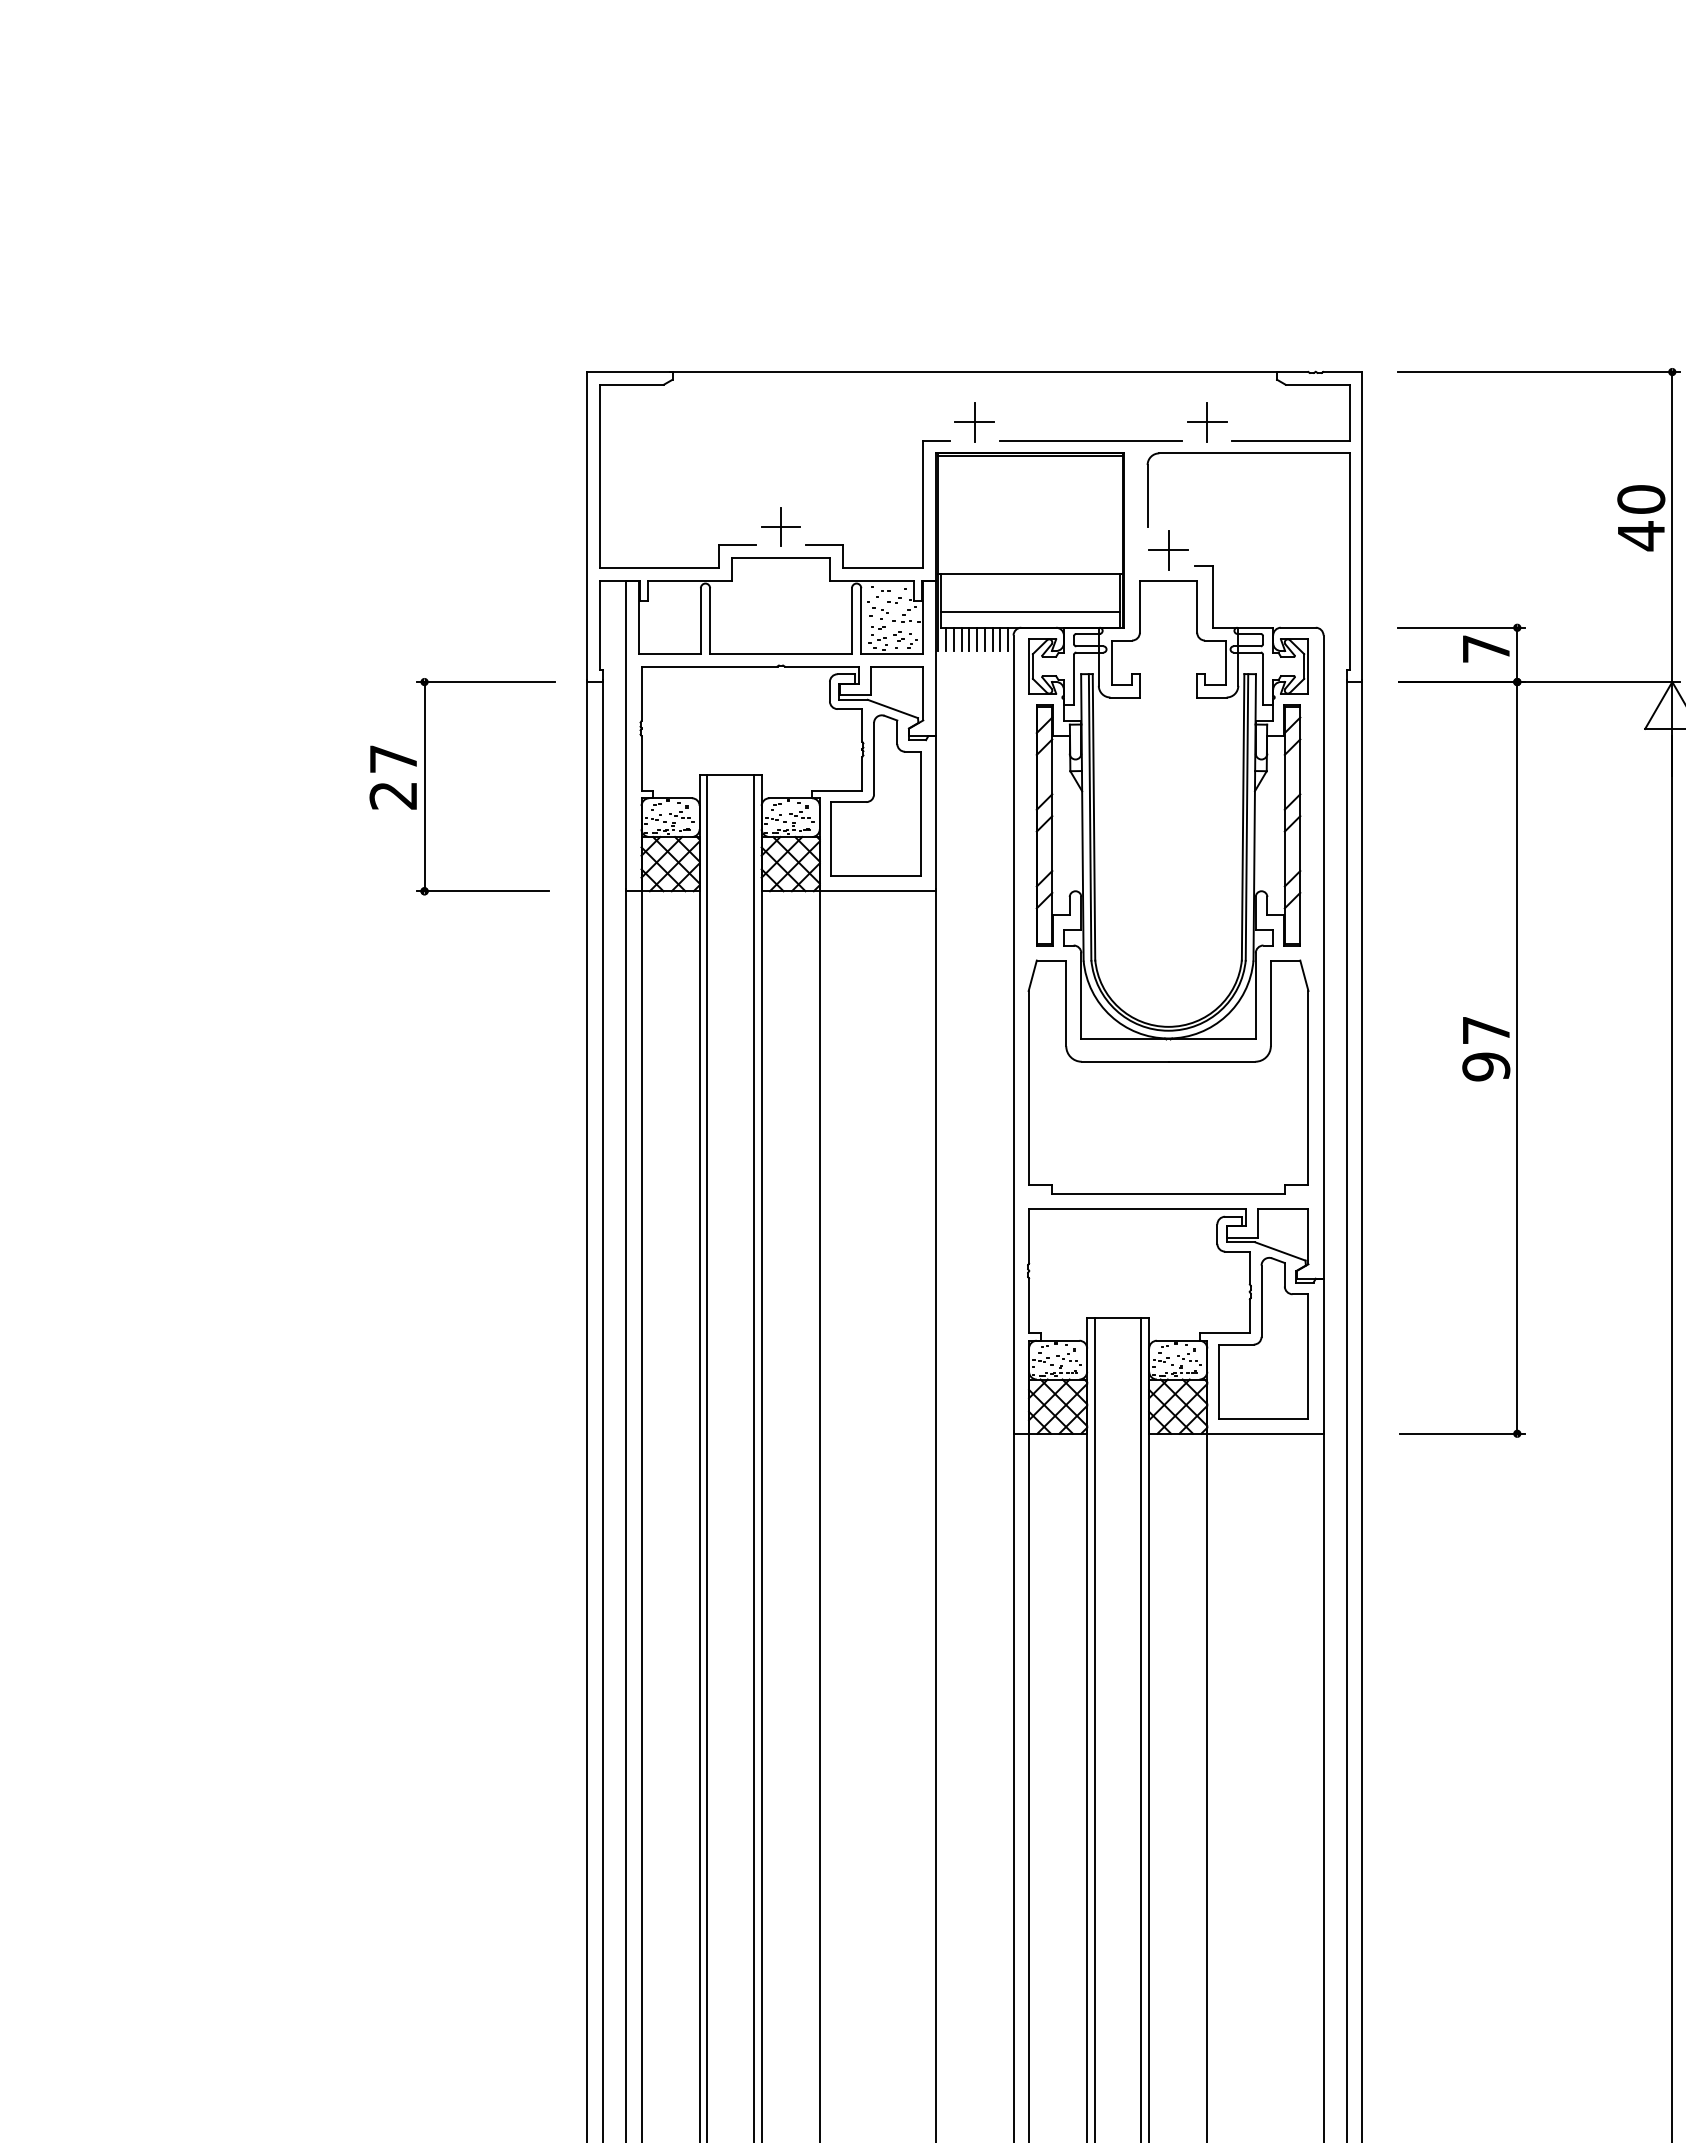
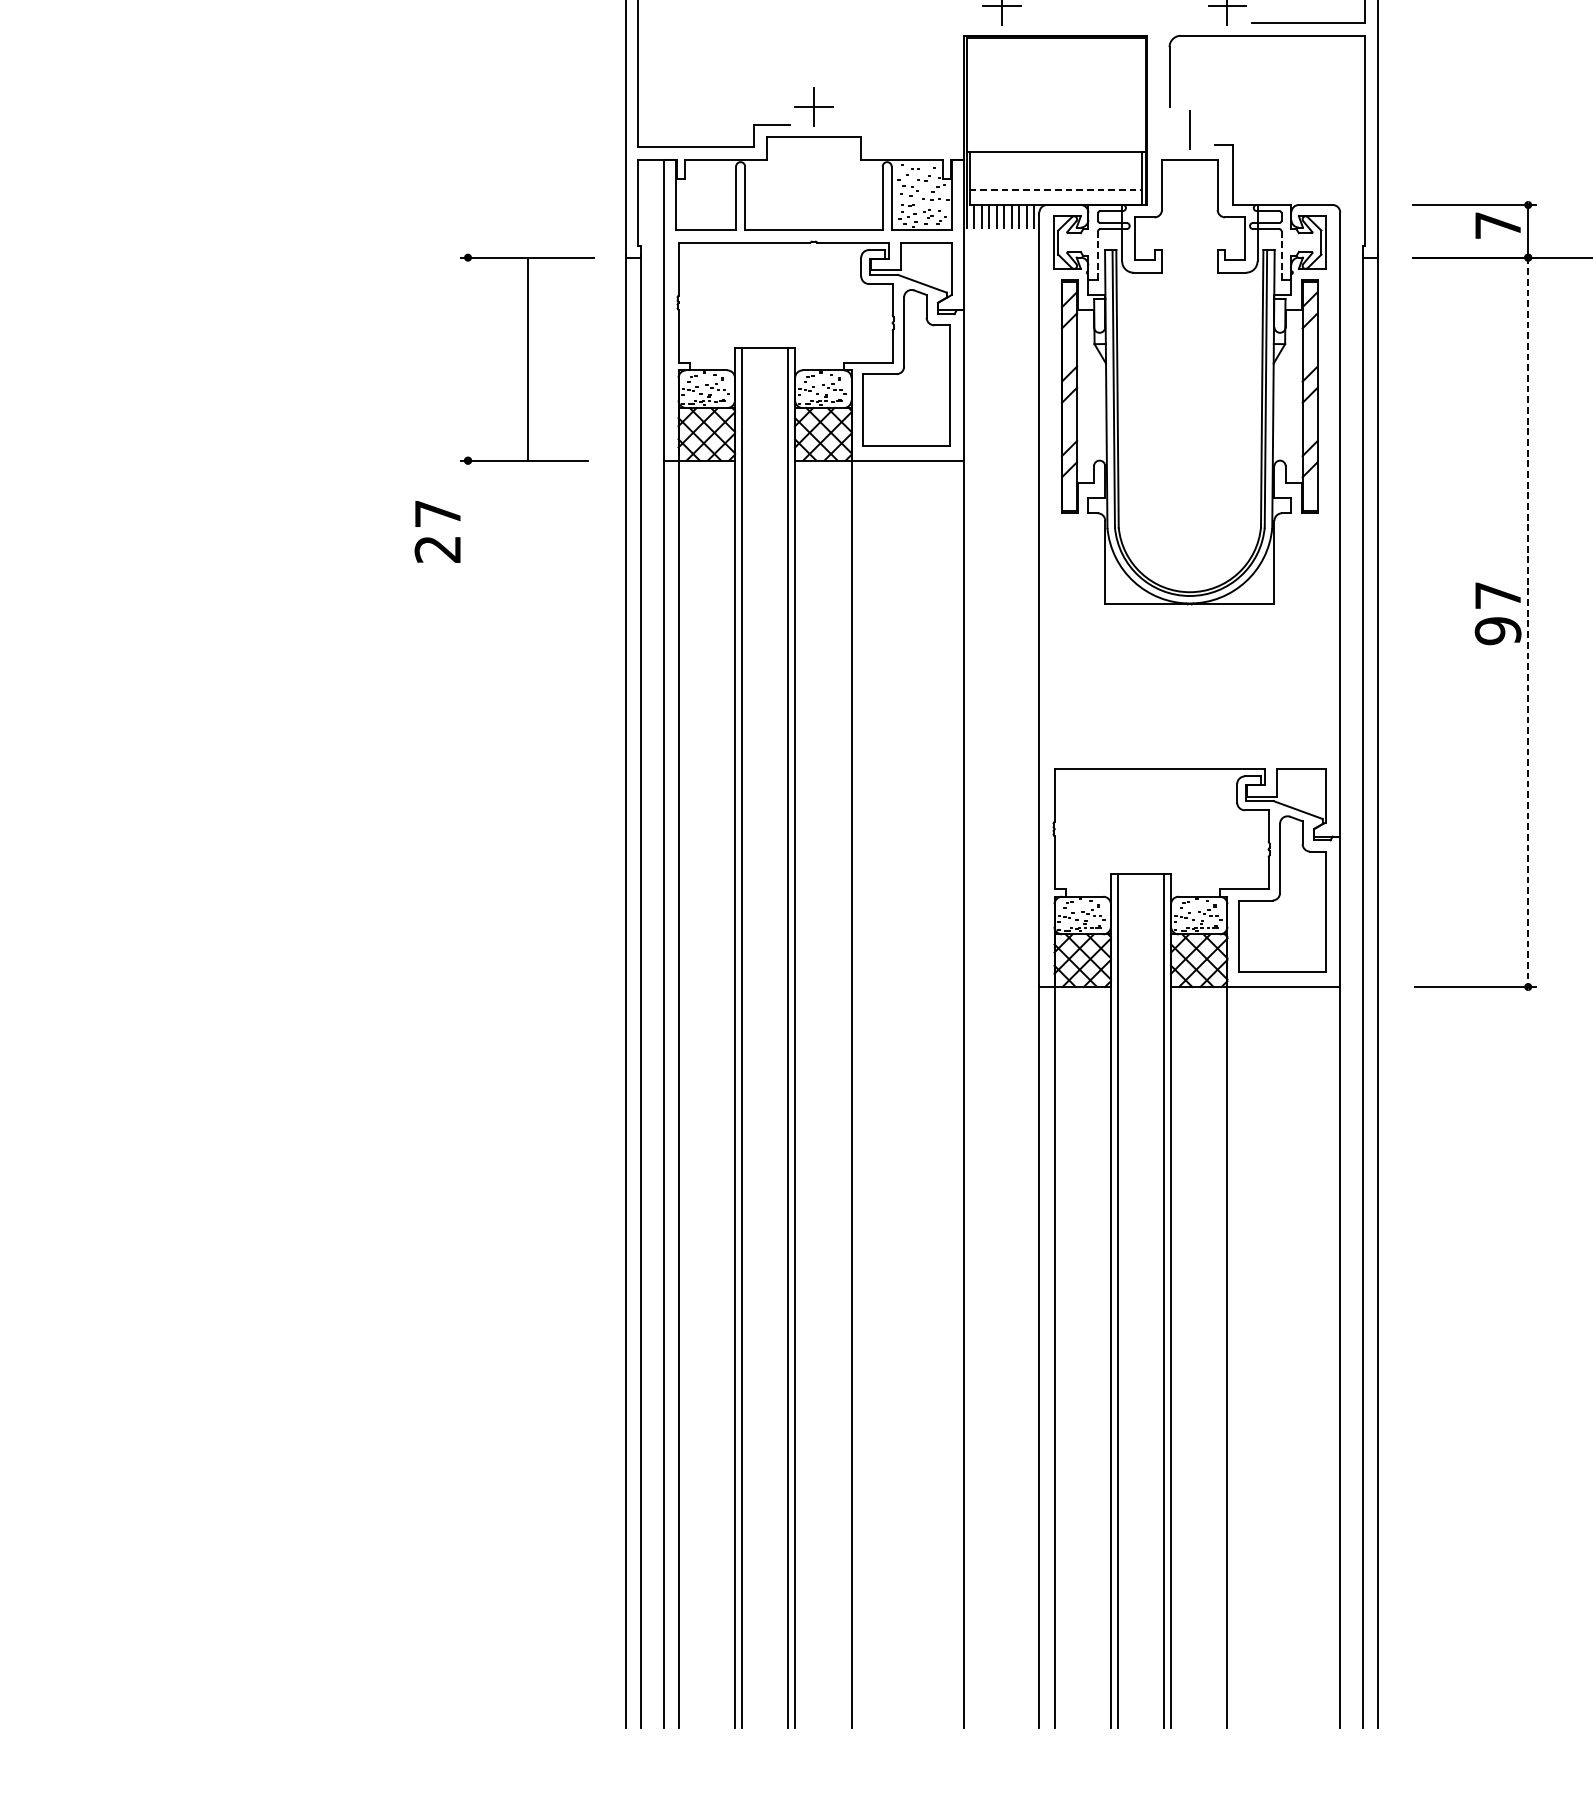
line: (1090, 440) -> (1114, 23), removed
part: (922, 504) -> (951, 85), removed
line: (1168, 550) -> (1189, 130), removed
line: (1031, 612) -> (1056, 190), solid -> dashed
line: (1074, 679) -> (1098, 255), solid -> dashed
line: (1263, 679) -> (1281, 255), solid -> dashed
text: (392, 777) -> (436, 531), moved
line: (424, 786) -> (528, 359), moved
line: (1517, 1057) -> (1528, 621), solid -> dashed
part: (1168, 1076) -> (1189, 640), removed

